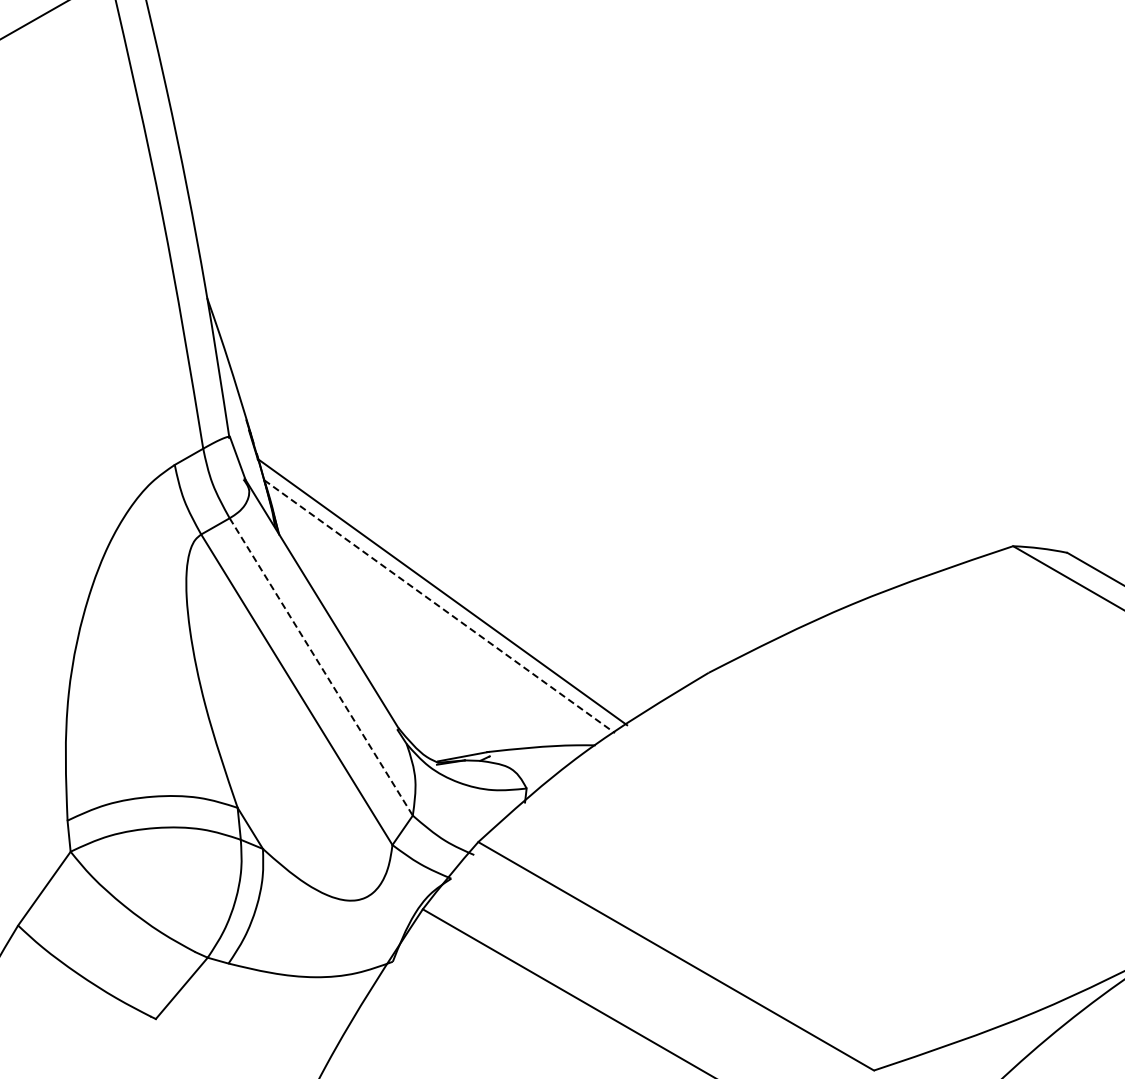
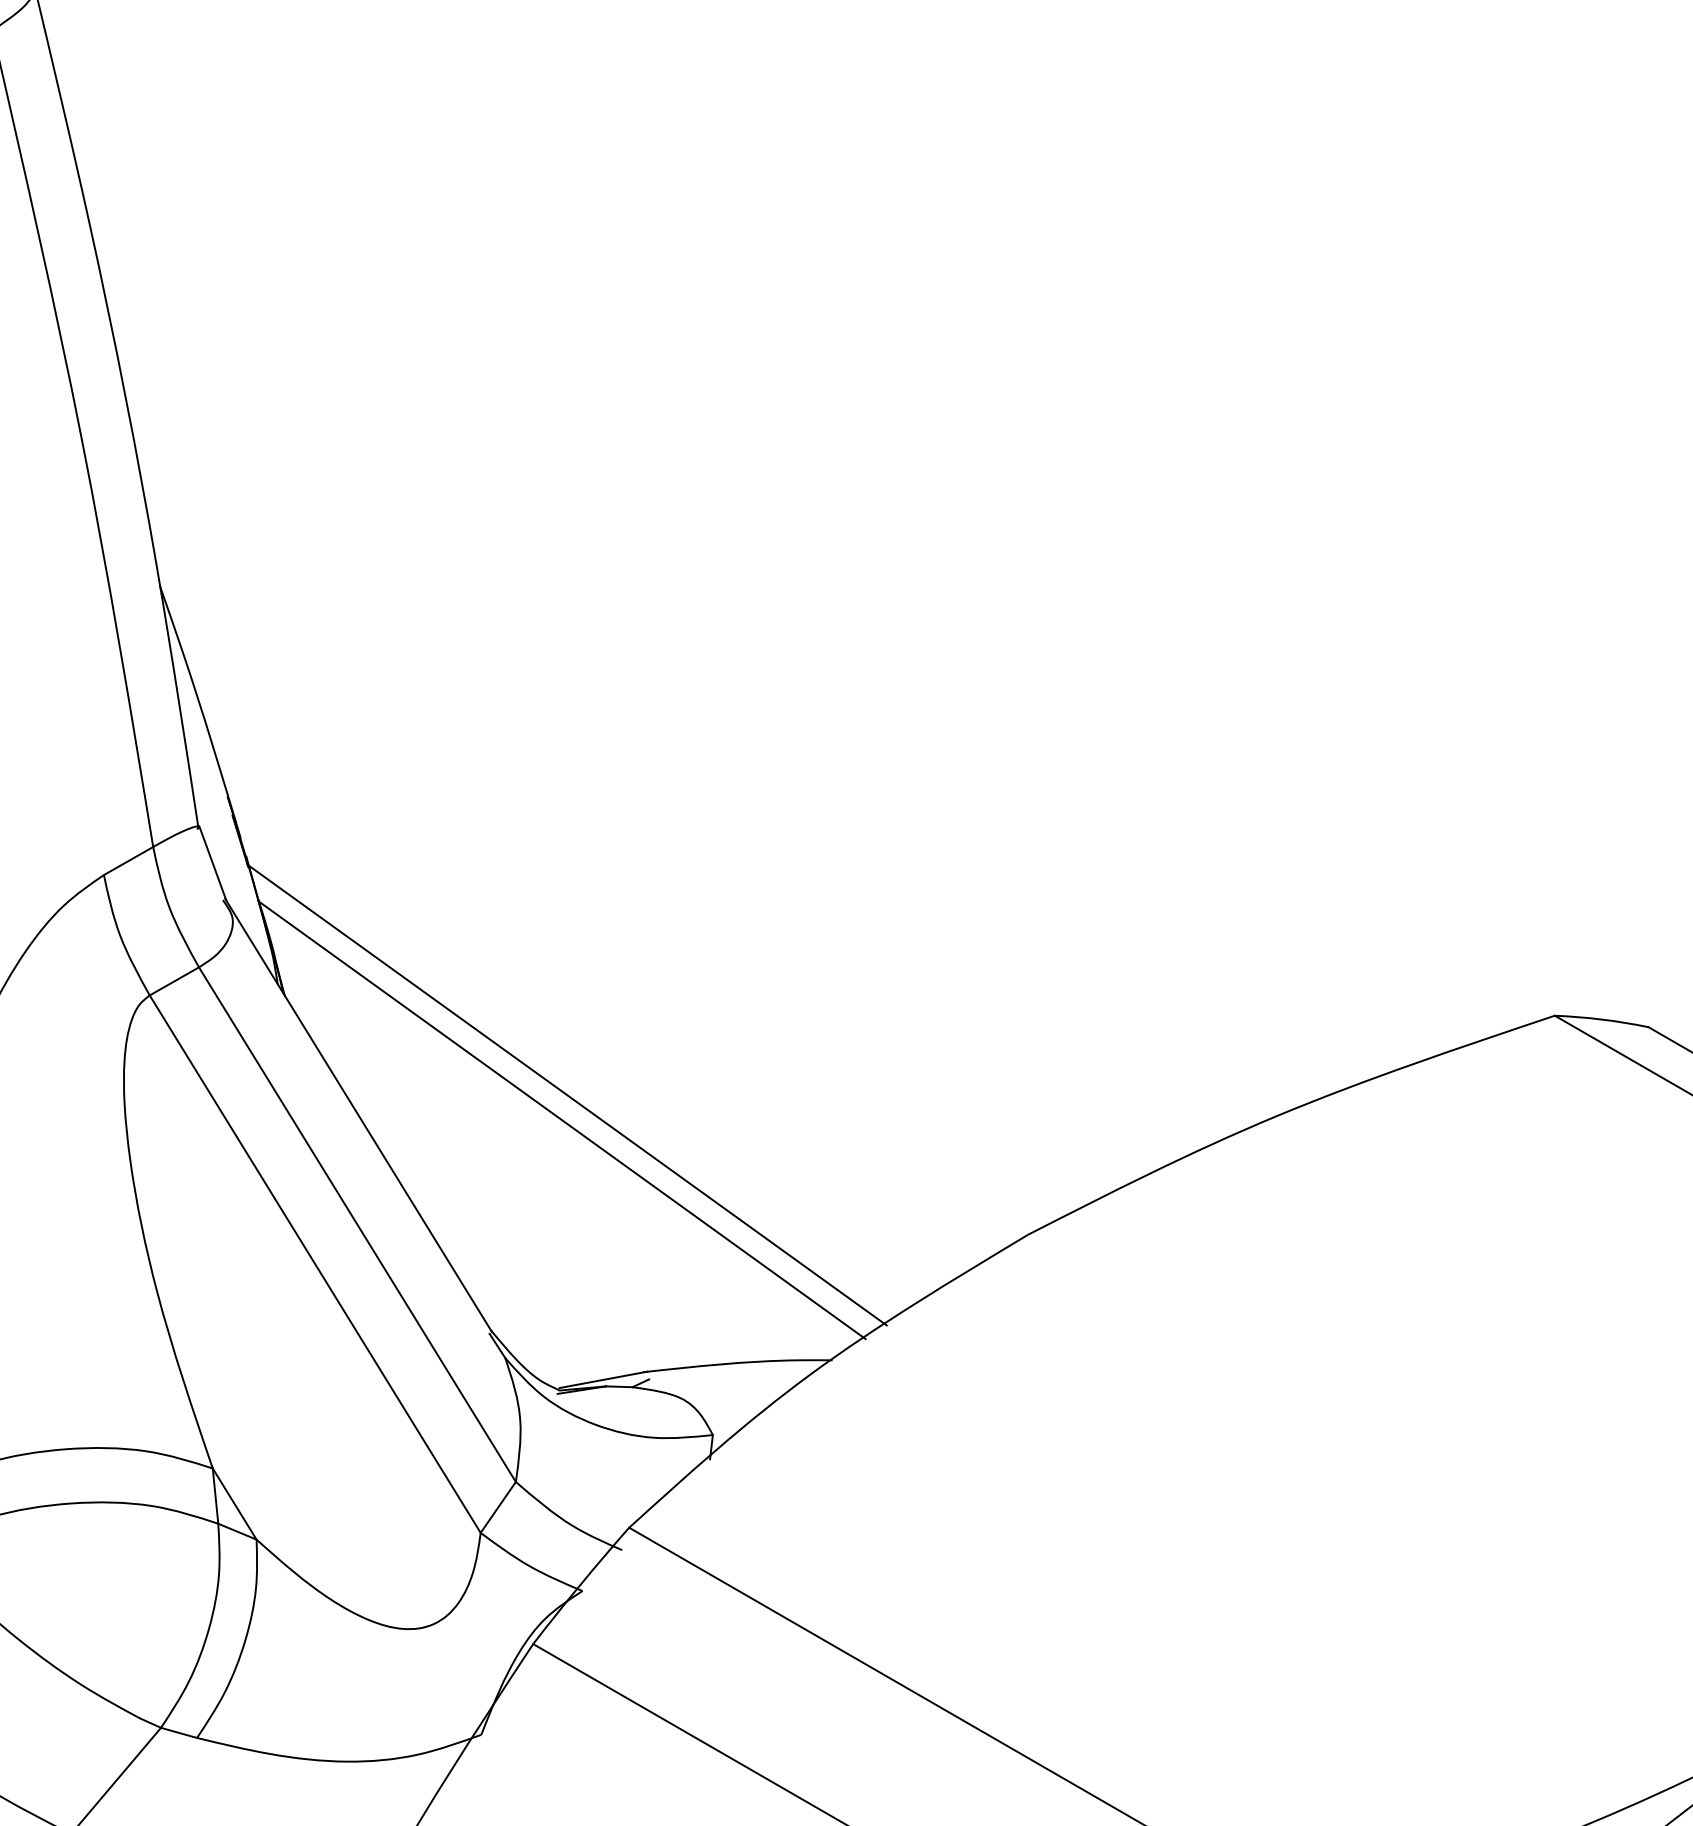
line: (439, 606) -> (562, 1120), dashed -> solid
line: (321, 666) -> (357, 1223), dashed -> solid

